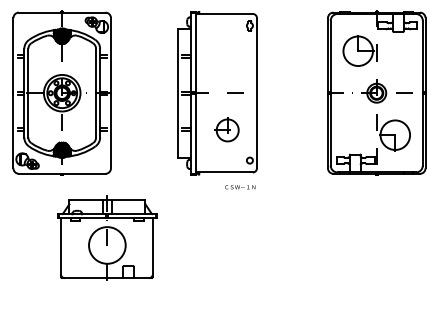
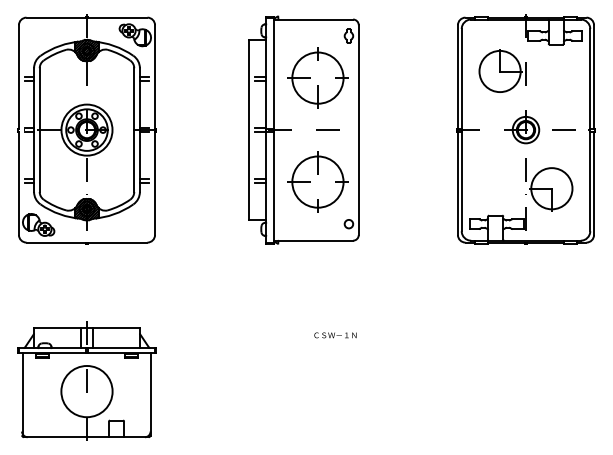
part: (227, 55) -> (317, 77), added
part: (227, 130) -> (317, 181), size x1.67
text: (240, 187) -> (335, 335), moved
part: (107, 237) -> (86, 380), moved

